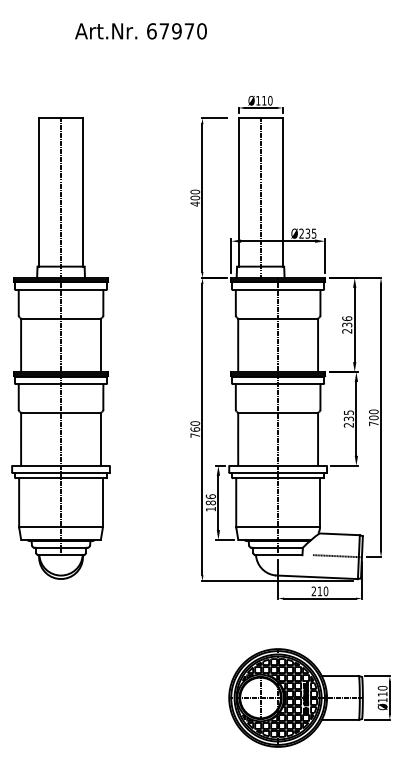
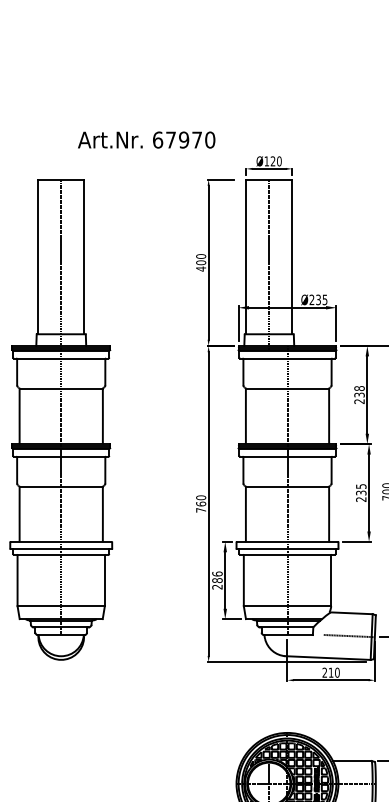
text: (140, 31) -> (146, 140), moved
text: (264, 100) -> (273, 161), Ø110 -> Ø120
text: (347, 318) -> (359, 388), 236 -> 238
text: (210, 509) -> (217, 587), 186 -> 286

